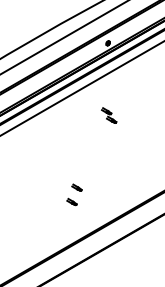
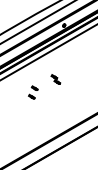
part: (108, 115) -> (55, 79), moved
part: (74, 194) -> (33, 92), moved

